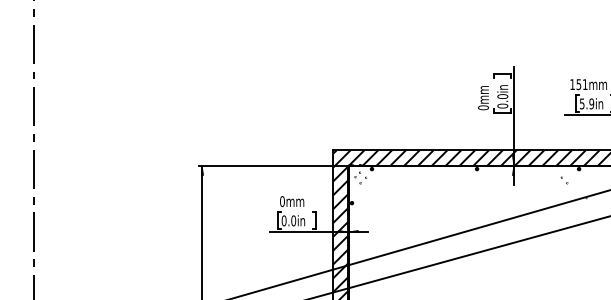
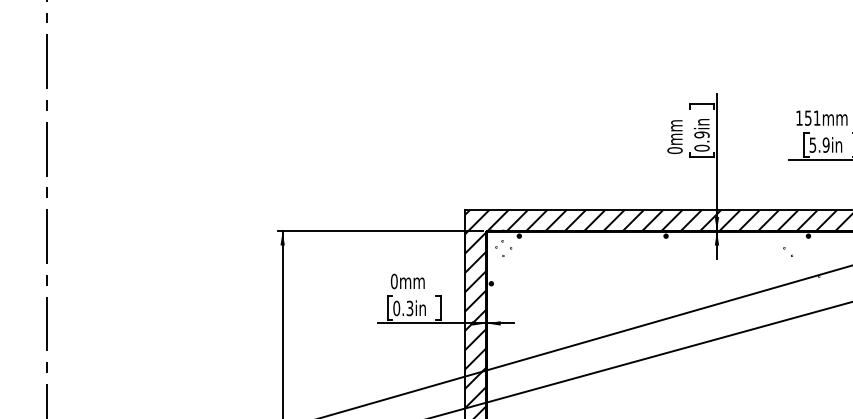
text: (502, 96) -> (701, 134), 0.0in -> 0.9in
text: (293, 220) -> (409, 308), 0.0in -> 0.3in

